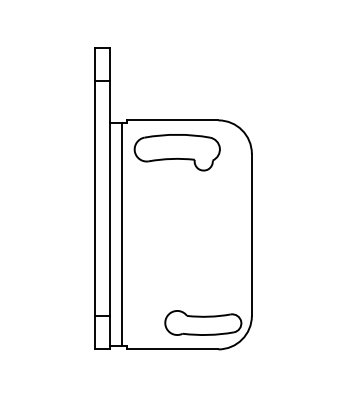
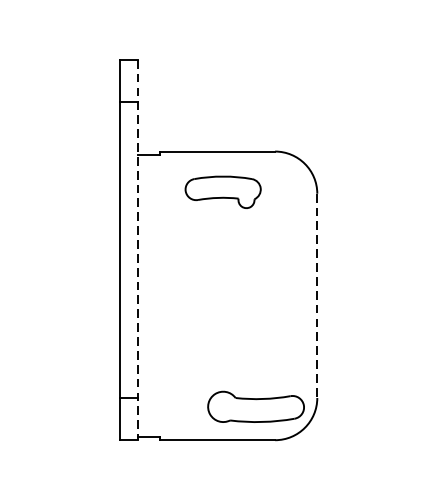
part: (176, 152) -> (222, 192), size x0.7
line: (109, 198) -> (137, 250), solid -> dashed
line: (121, 234) -> (152, 295), removed
line: (251, 235) -> (316, 296), solid -> dashed

